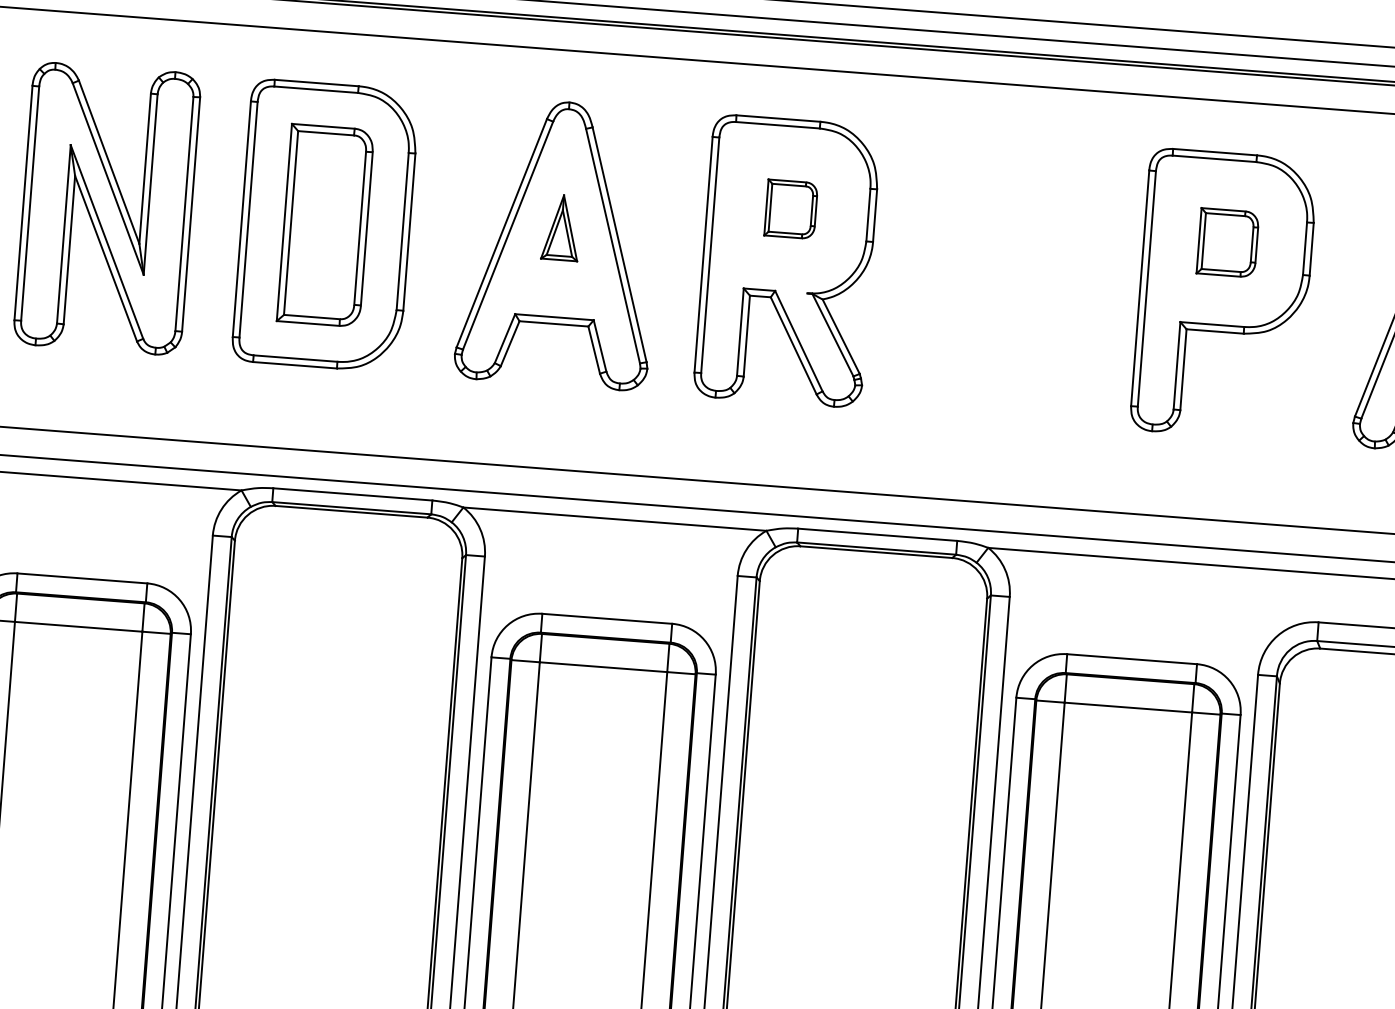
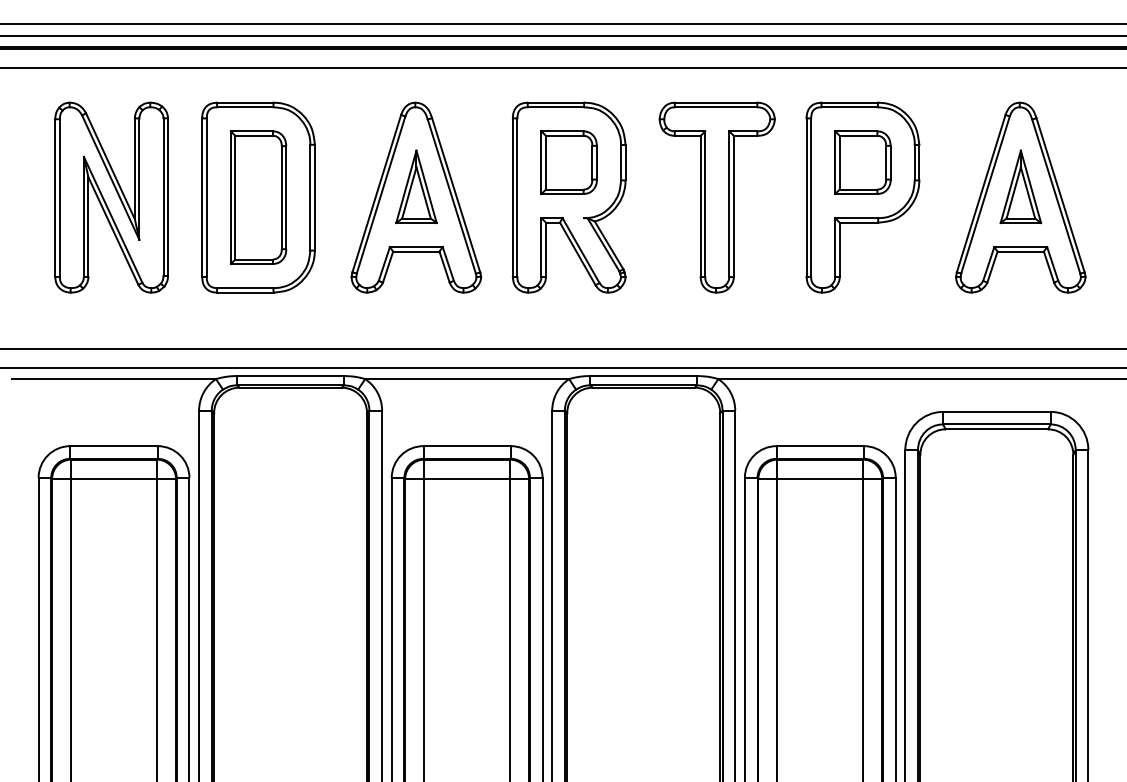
part: (790, 208) -> (568, 162), size x1.67
part: (561, 227) -> (416, 186), size x1.67
part: (1227, 242) -> (862, 162), size x1.43
part: (1006, 277) -> (716, 197), added

